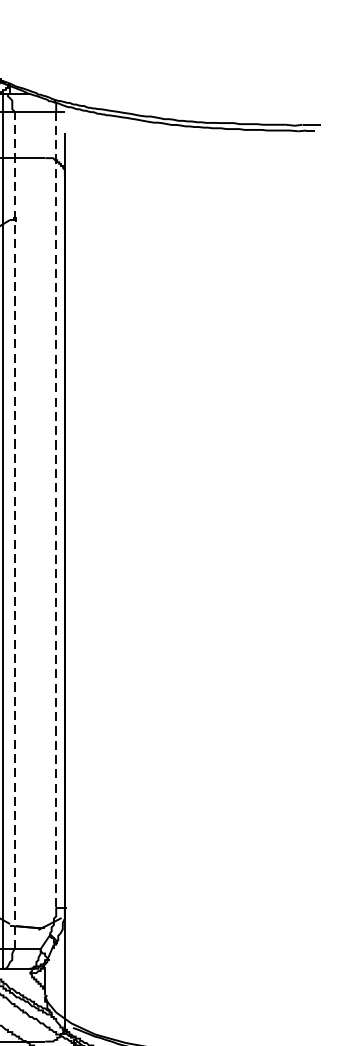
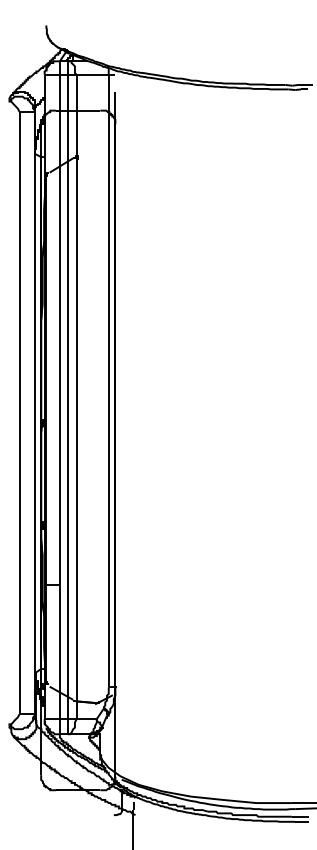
line: (55, 510) -> (108, 381), dashed -> solid
line: (14, 529) -> (76, 396), dashed -> solid

